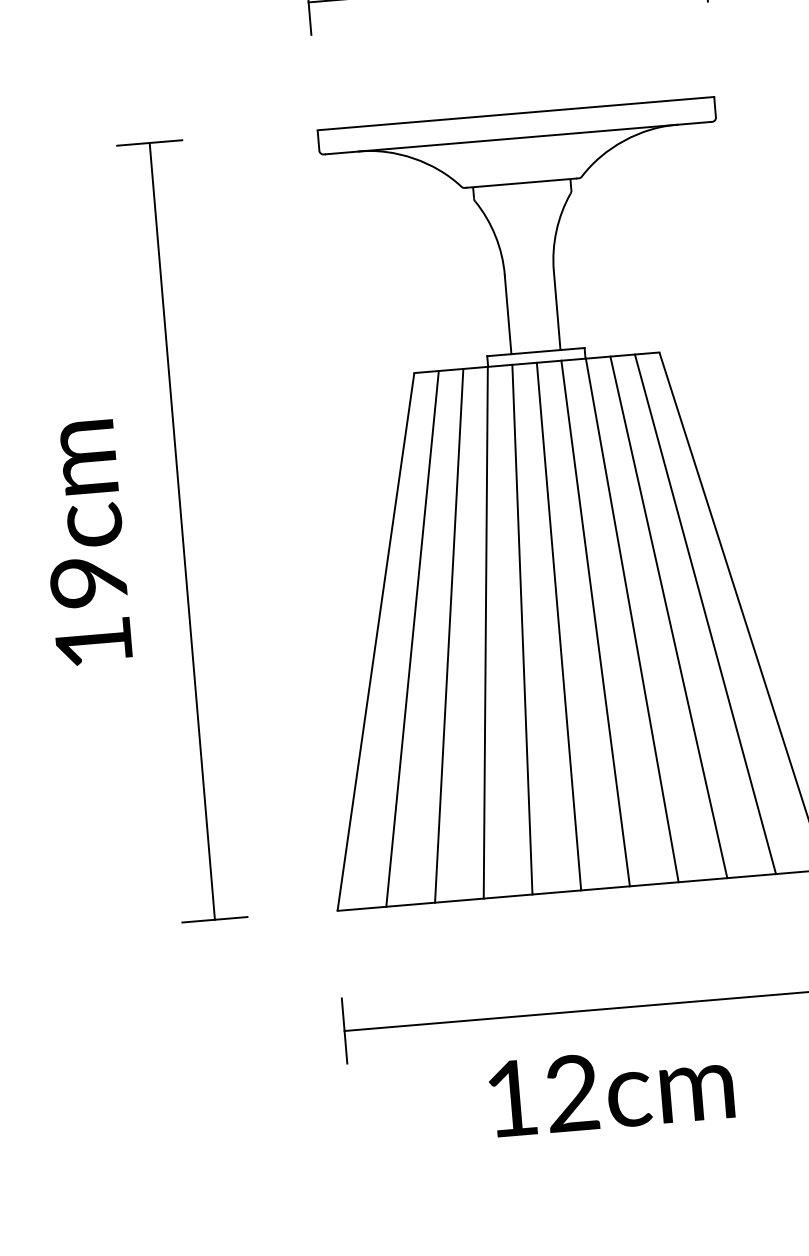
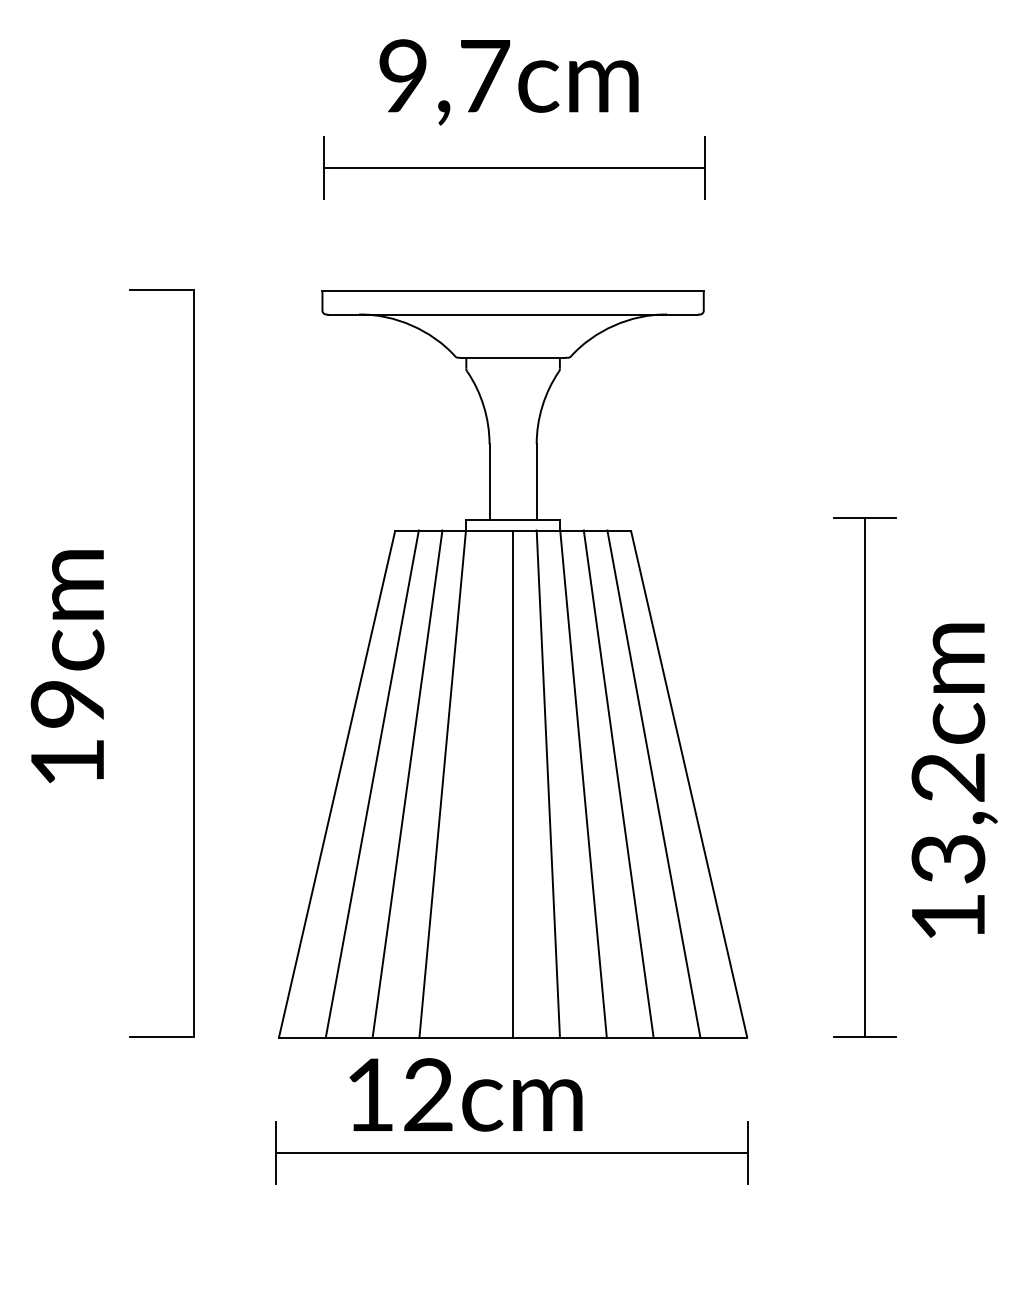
line: (182, 530) -> (194, 662), moved
line: (521, 629) -> (477, 783), removed
text: (610, 1089) -> (465, 1094), moved

